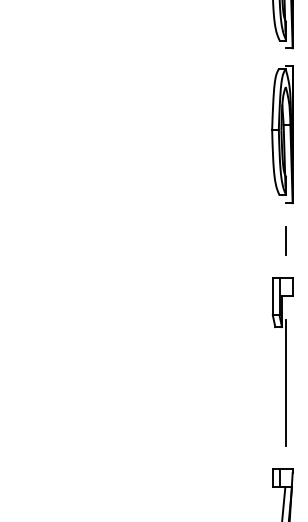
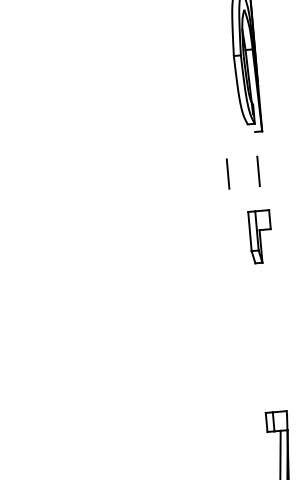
line: (256, 240) -> (227, 173), added
line: (285, 382) -> (271, 320), removed

